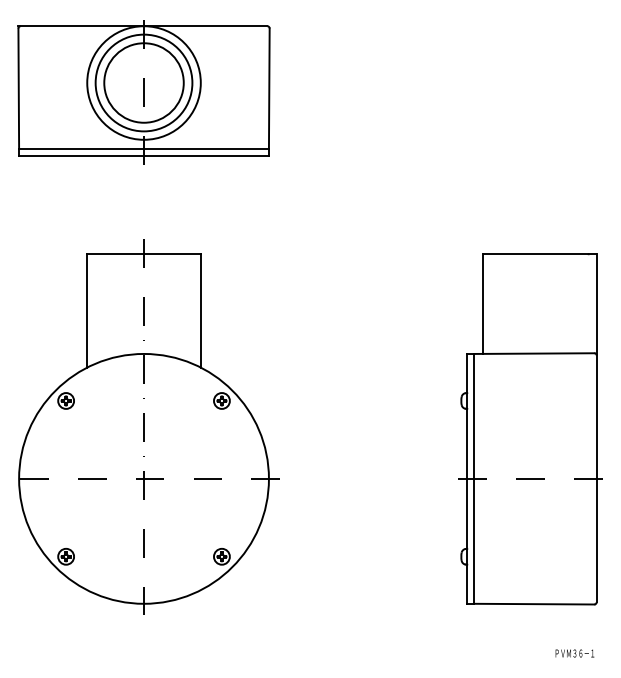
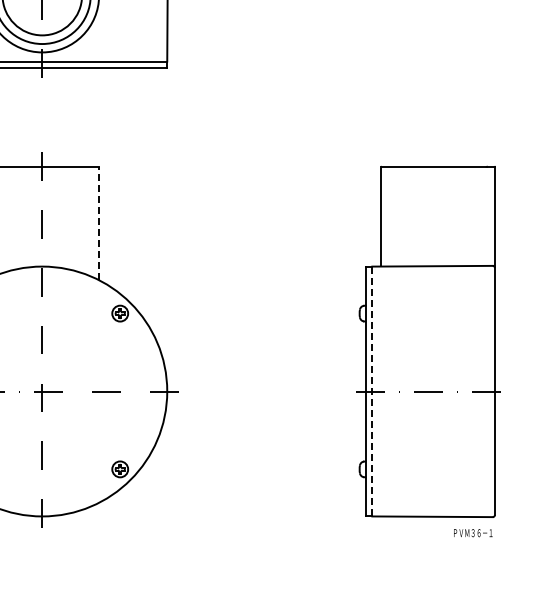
line: (200, 310) -> (98, 223), solid -> dashed
line: (474, 478) -> (372, 391), solid -> dashed
text: (574, 653) -> (472, 533), moved

